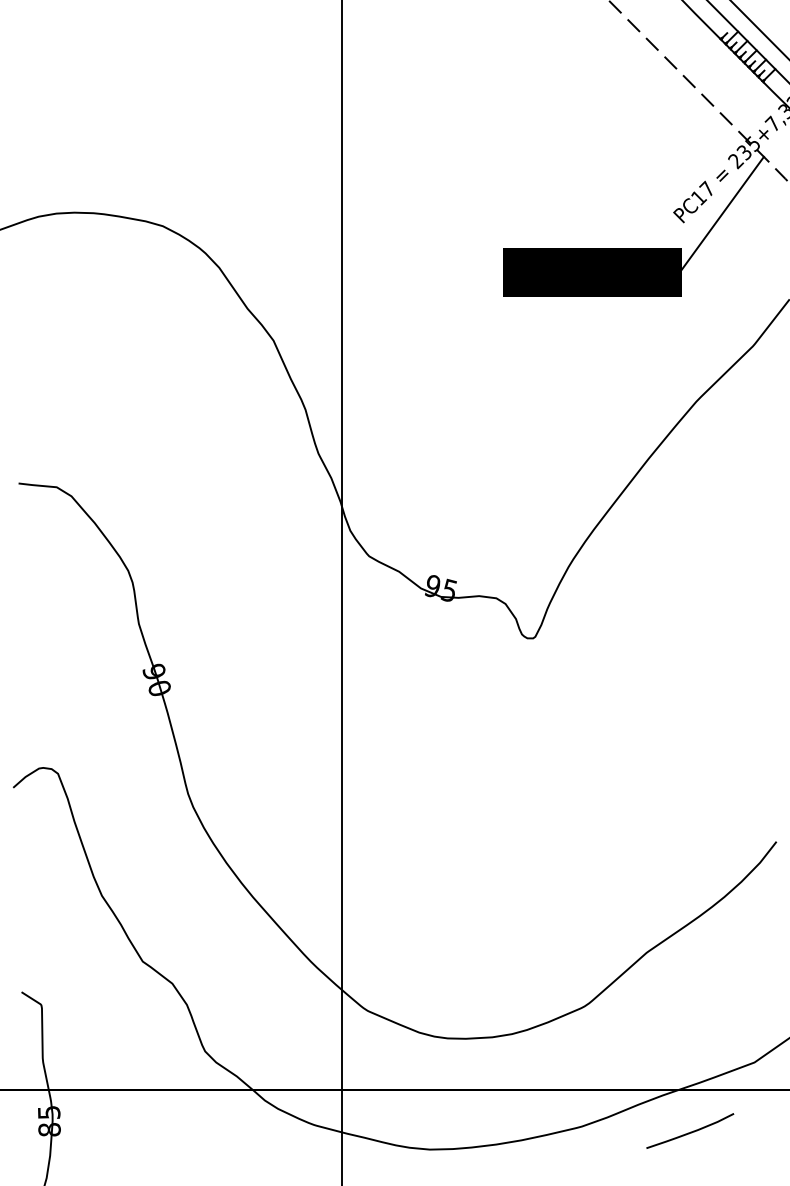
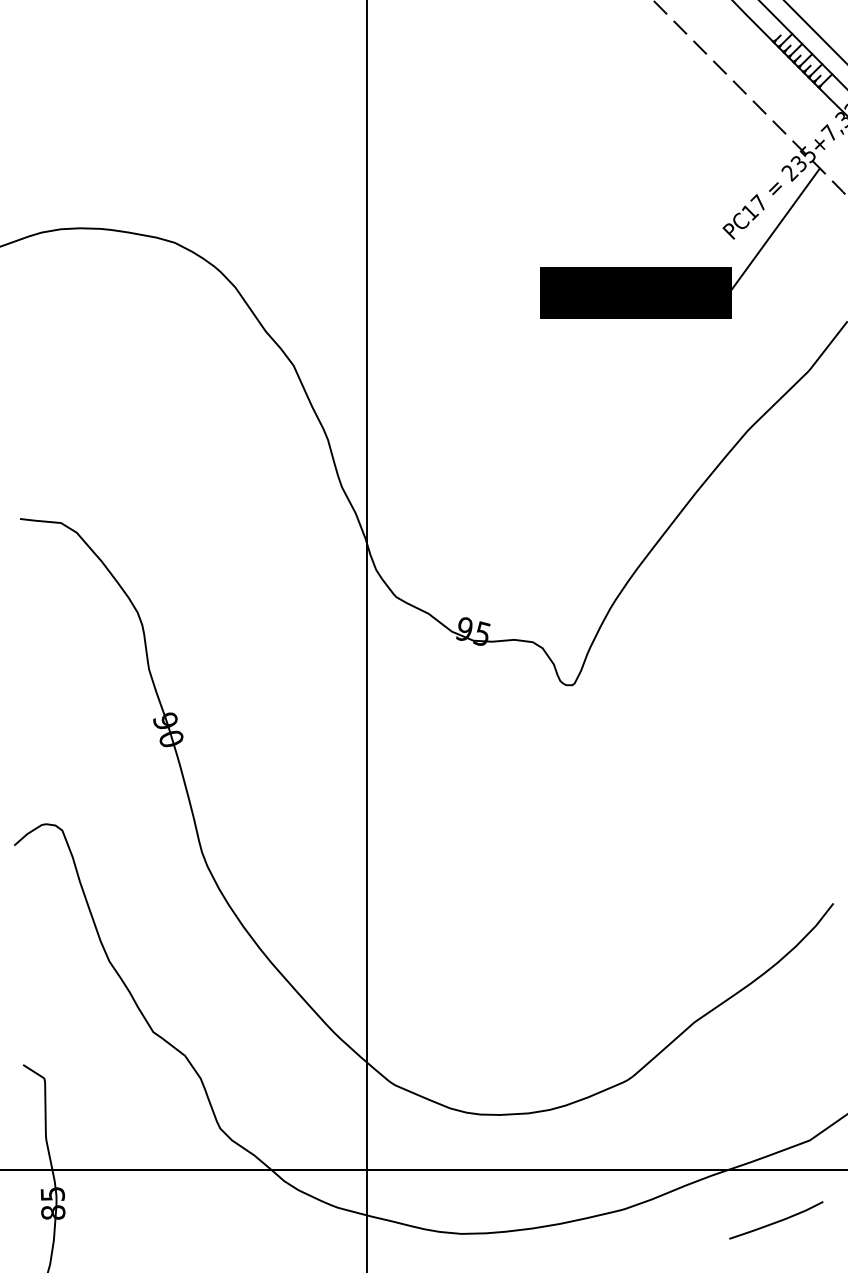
curve: (690, 1131) -> (776, 1220), moved

